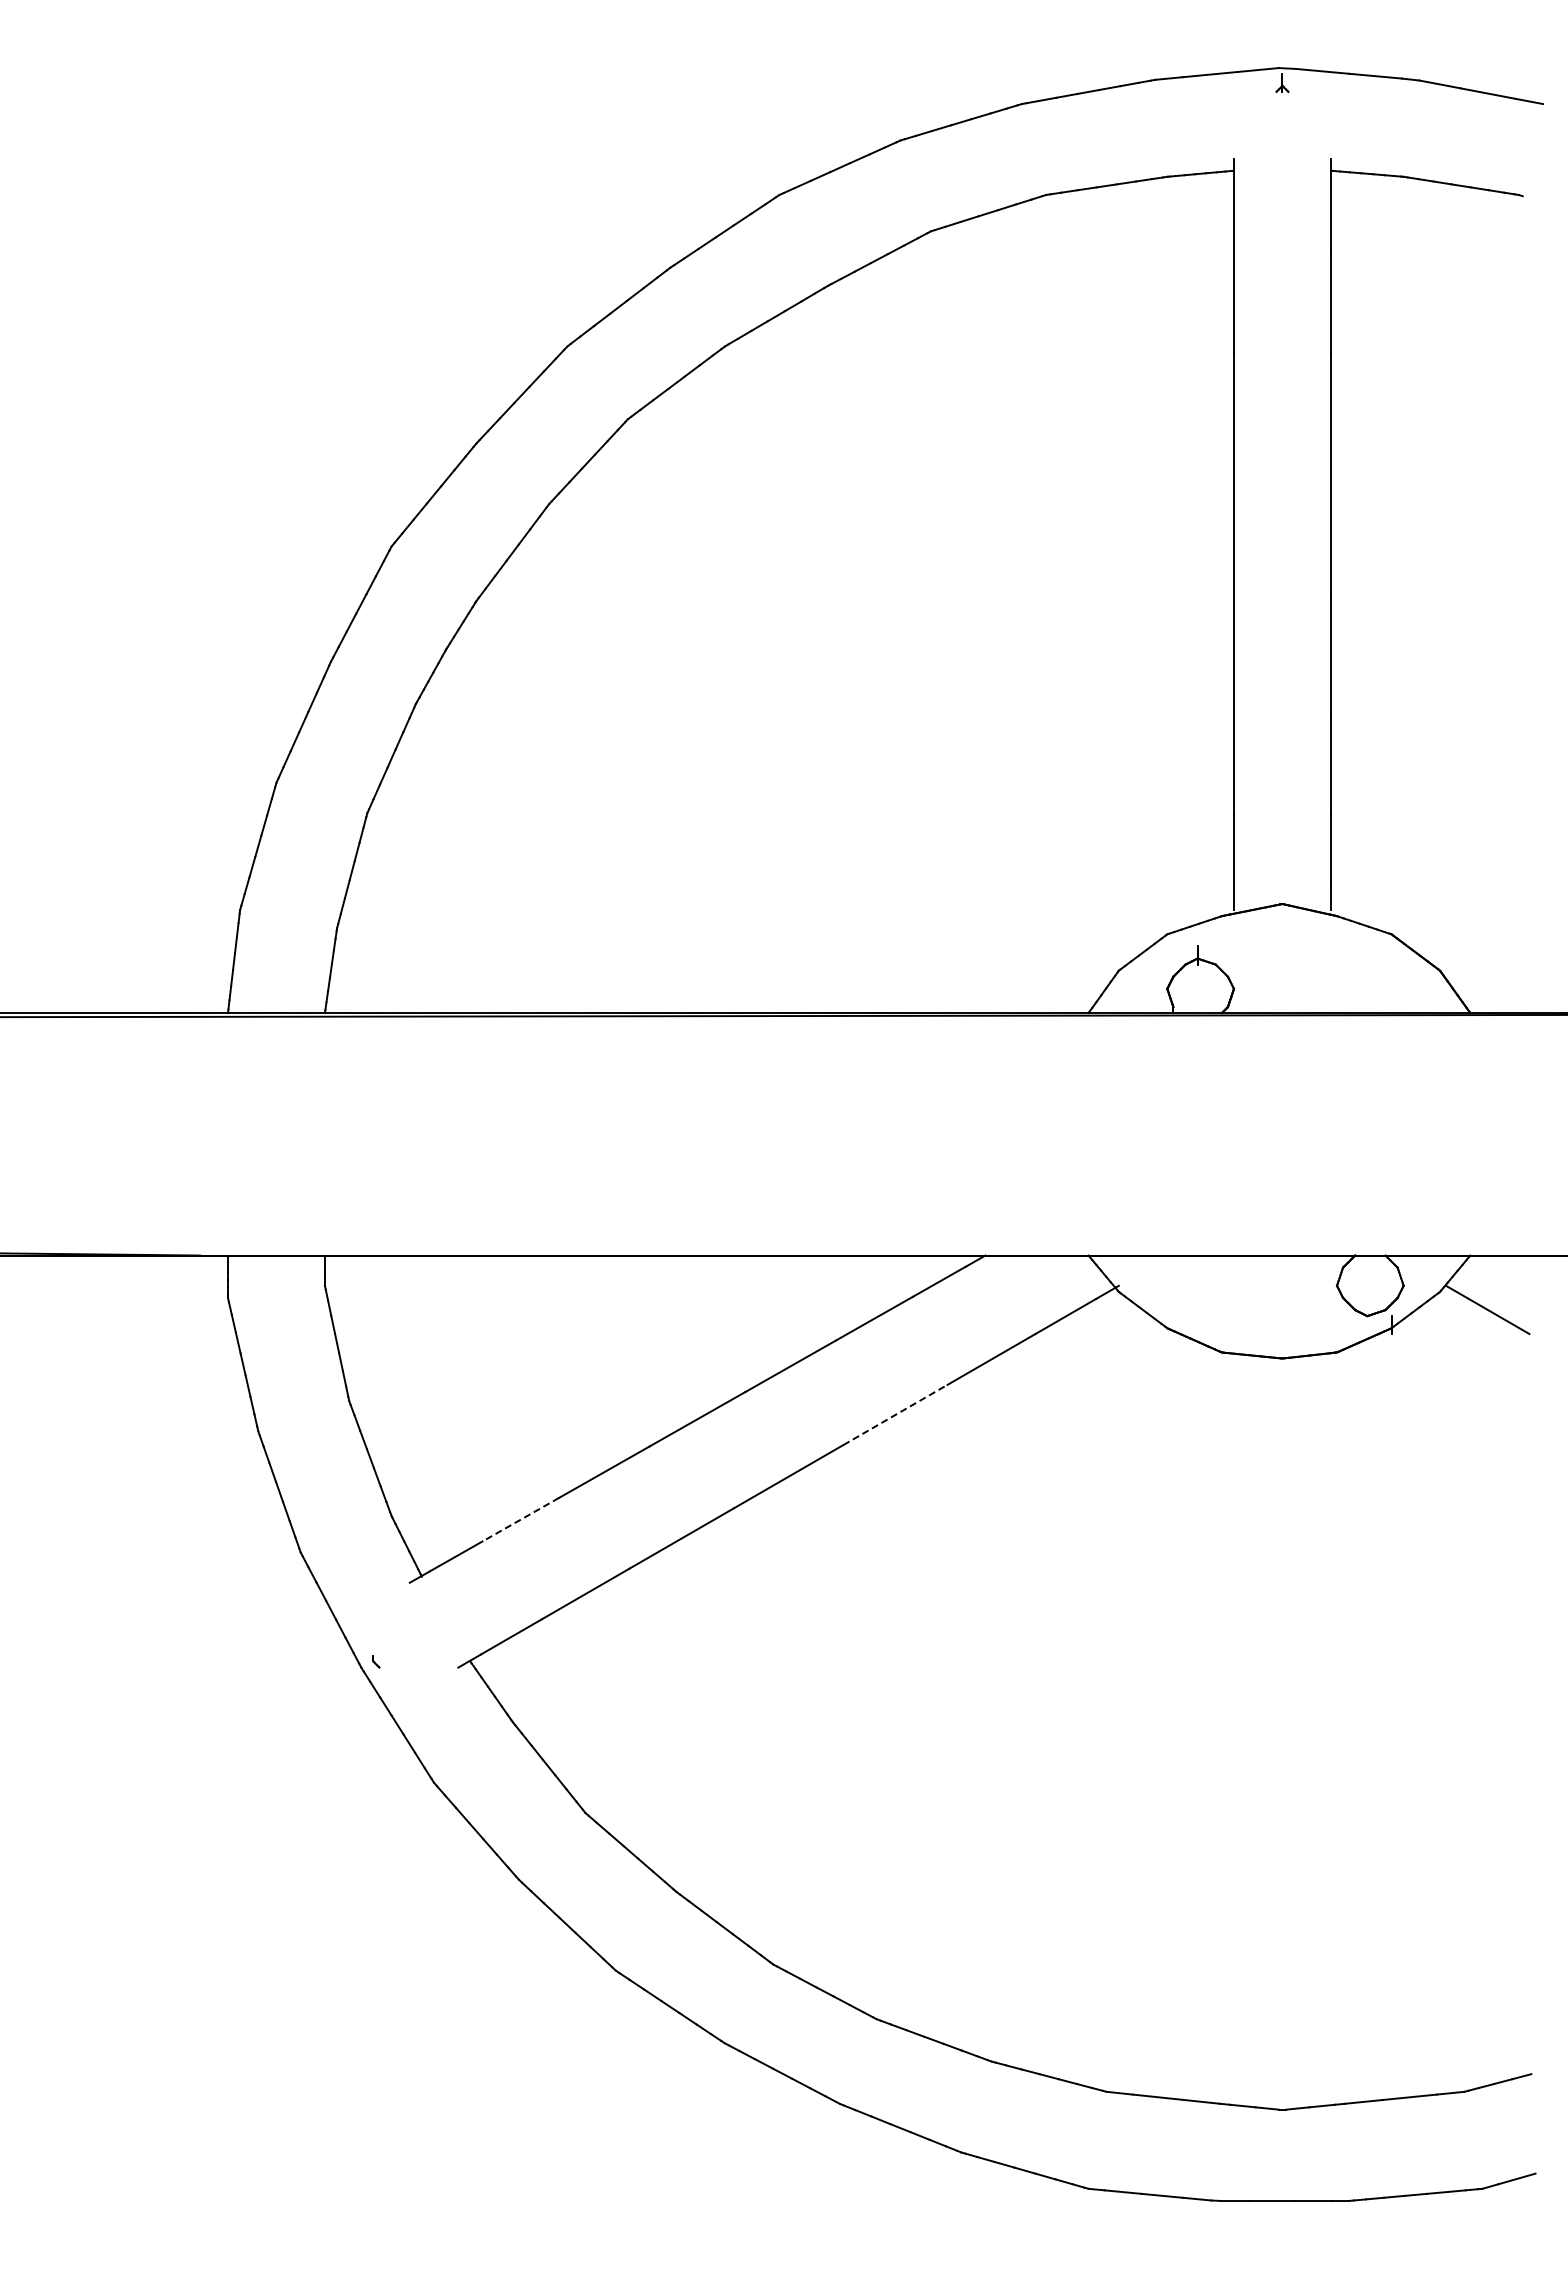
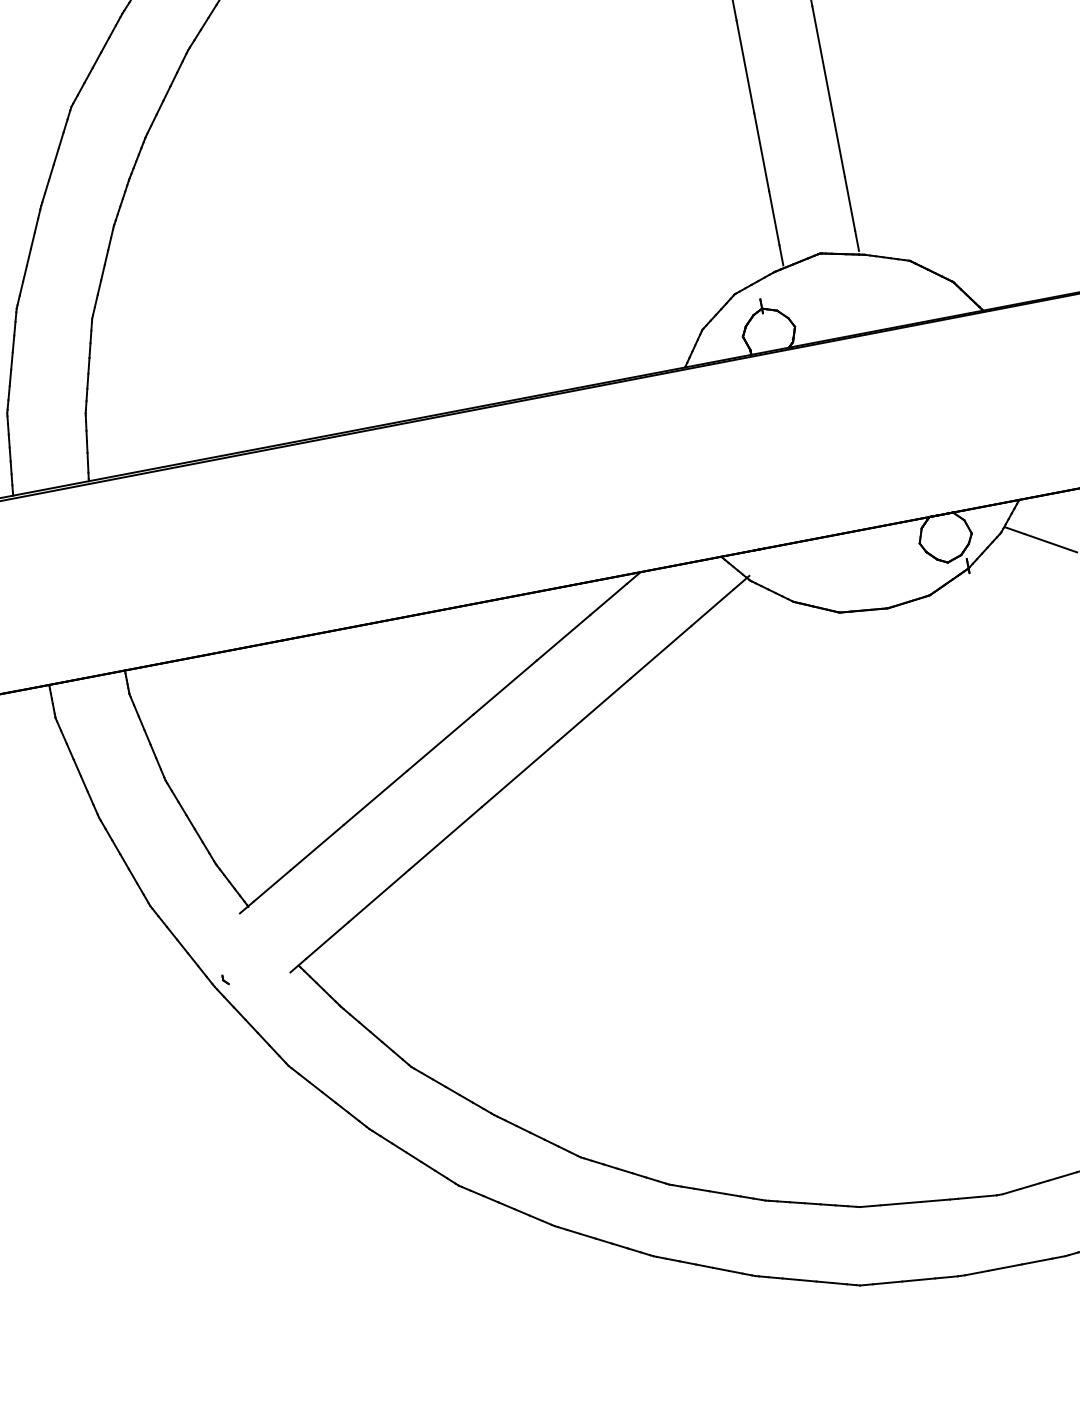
line: (895, 1414) -> (594, 709), dashed -> solid
line: (520, 1519) -> (316, 847), dashed -> solid

